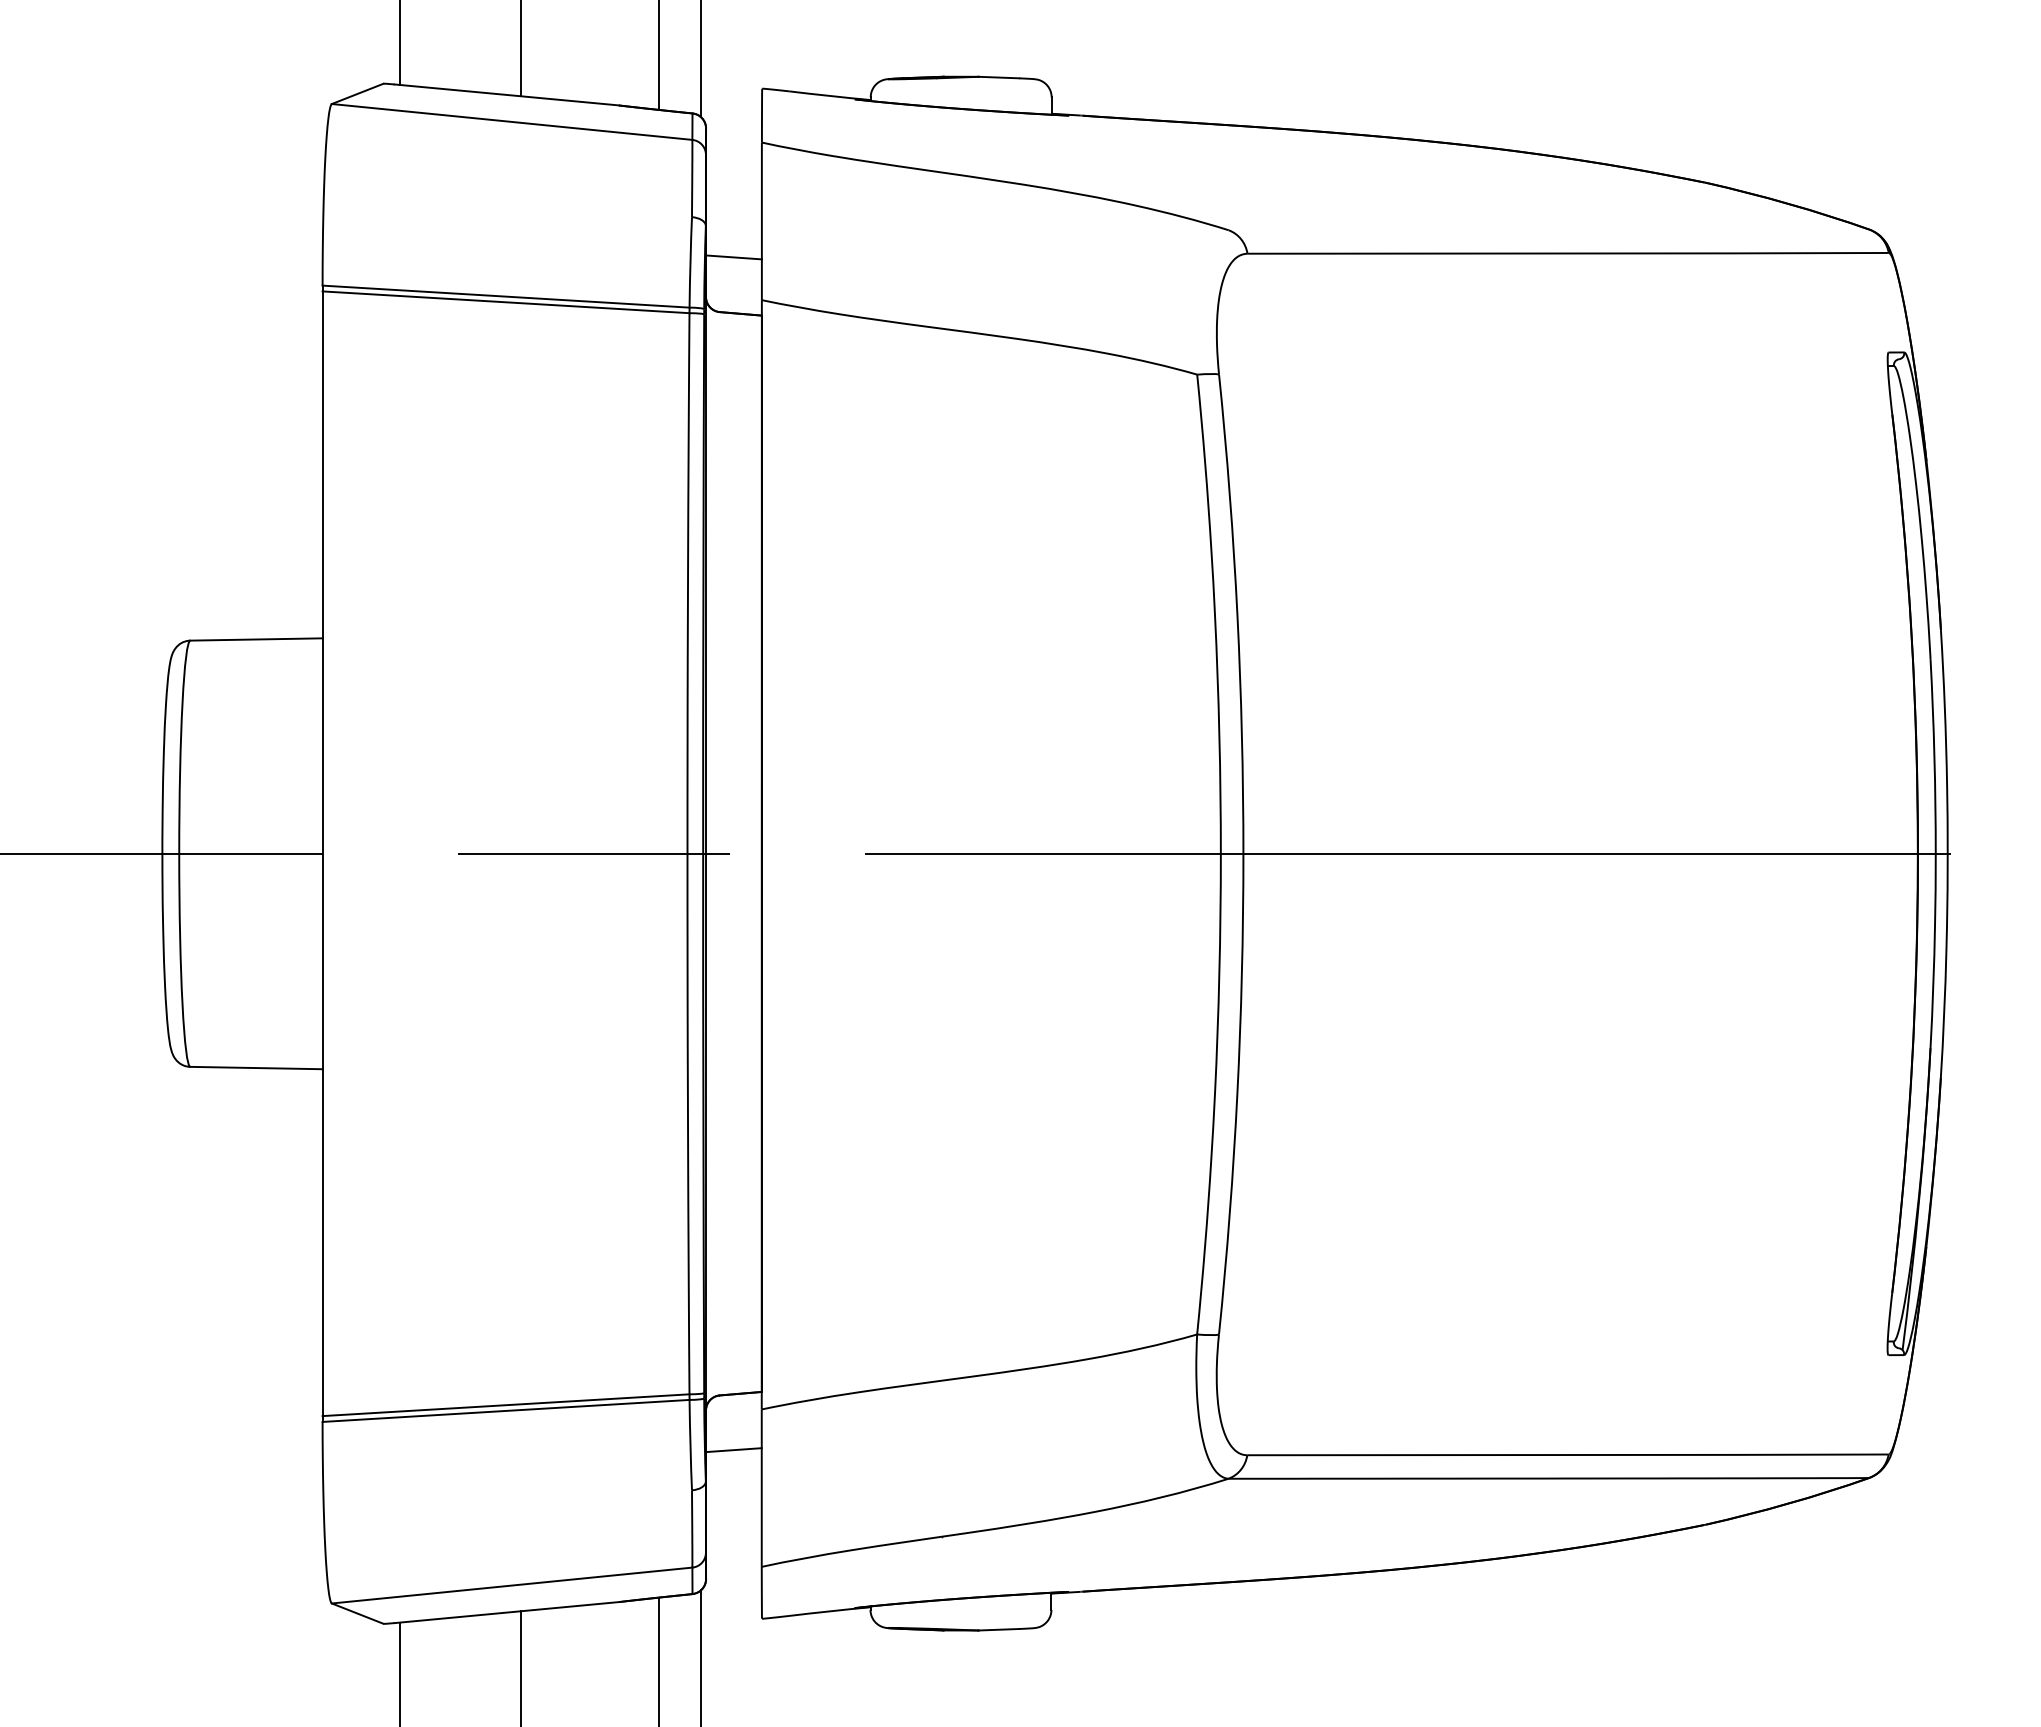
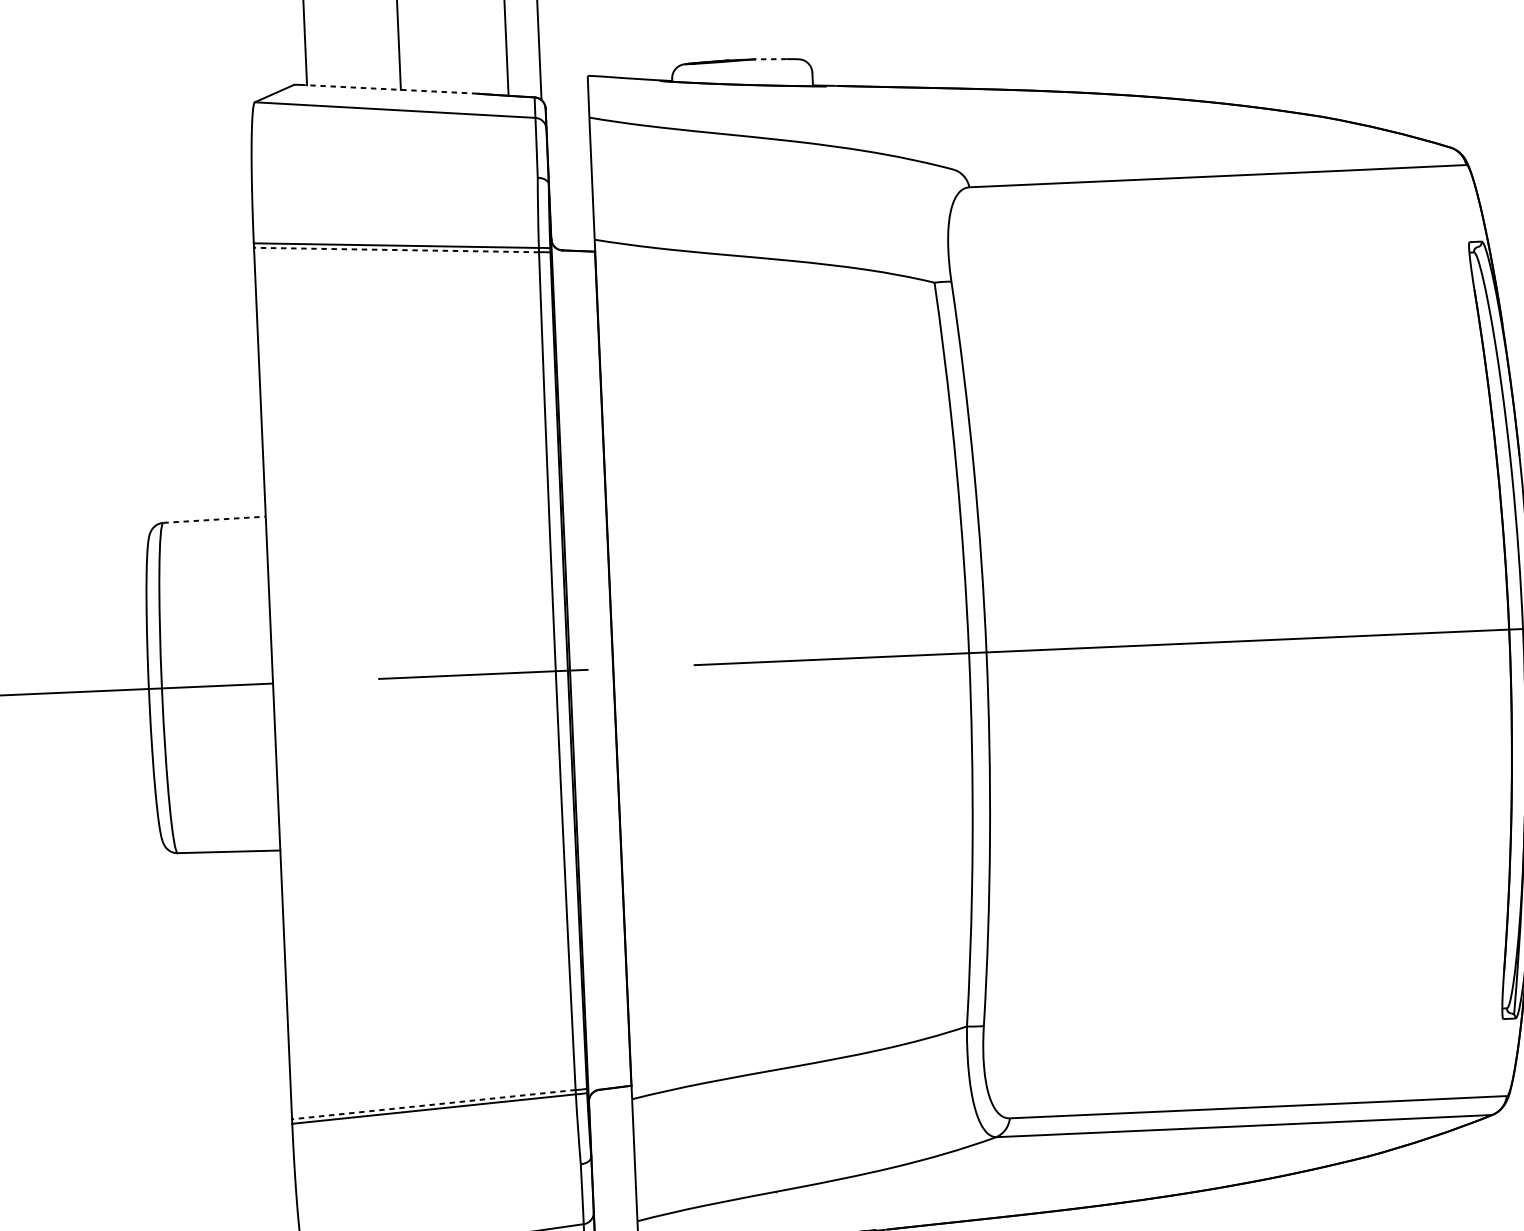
line: (998, 77) -> (770, 59), solid -> dashed
line: (506, 94) -> (389, 89), solid -> dashed
line: (733, 257) -> (571, 207), removed
line: (506, 302) -> (396, 250), solid -> dashed
line: (256, 639) -> (214, 519), solid -> dashed
line: (506, 1405) -> (434, 1104), solid -> dashed
line: (733, 1450) -> (611, 1132), removed

